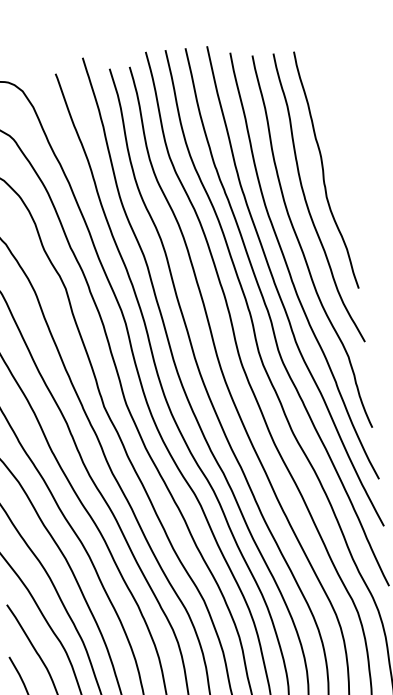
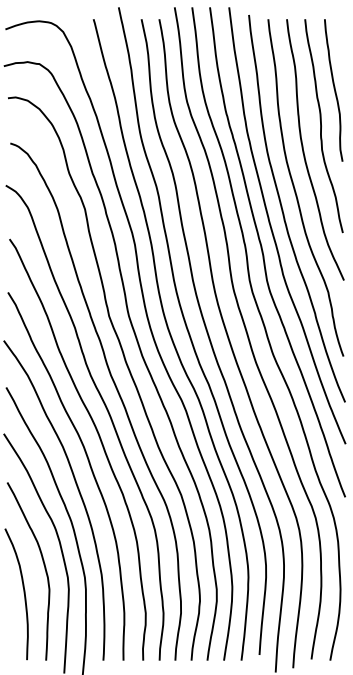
curve: (334, 128) -> (334, 90), added

